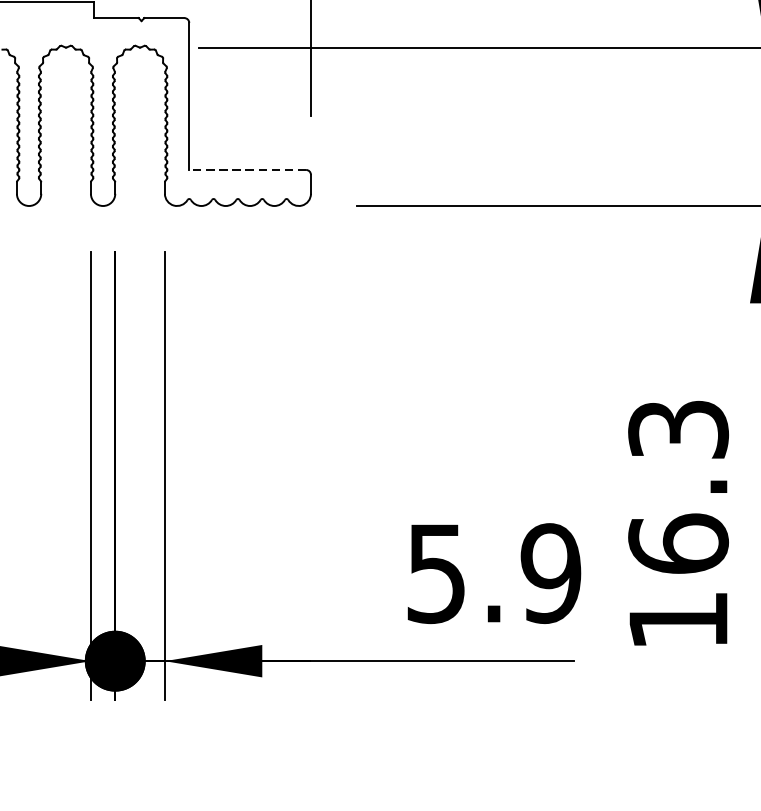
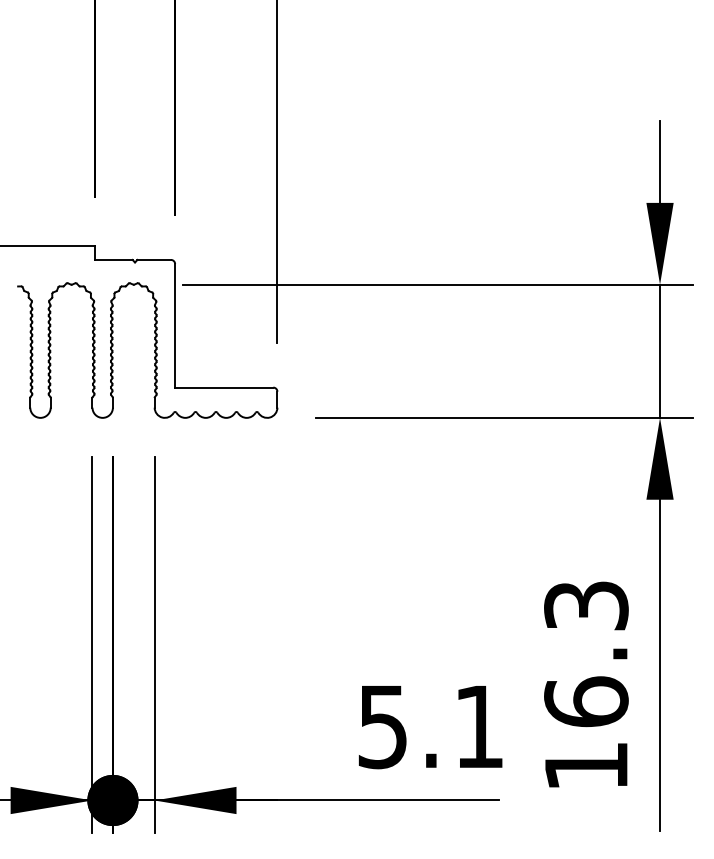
line: (246, 169) -> (223, 387), dashed -> solid
text: (550, 573) -> (478, 726), 5.9 -> 5.1

